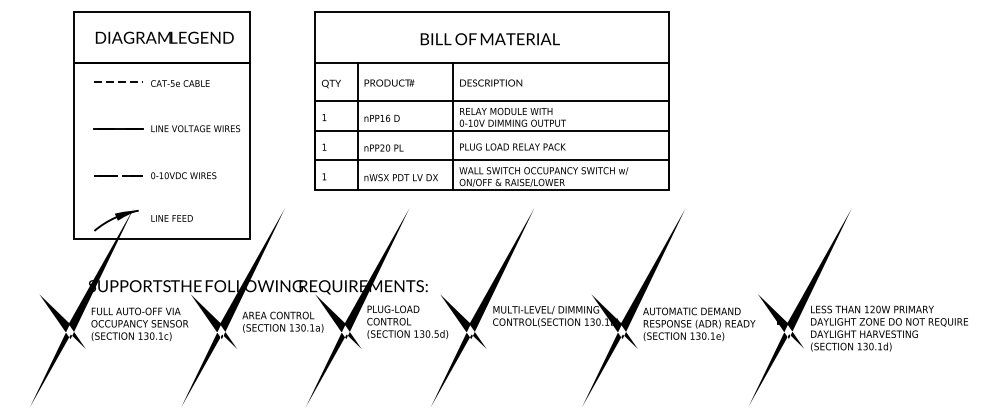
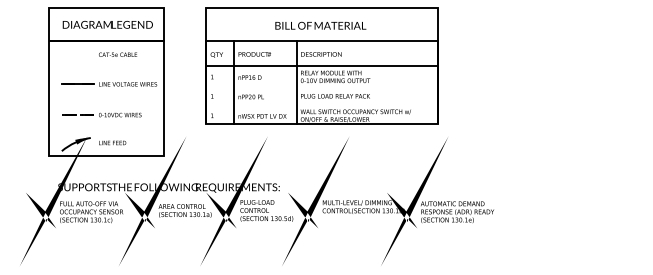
line: (118, 81) -> (77, 53), removed
line: (491, 130) -> (321, 85), removed
line: (491, 159) -> (321, 104), removed
part: (858, 307) -> (561, 201), removed

